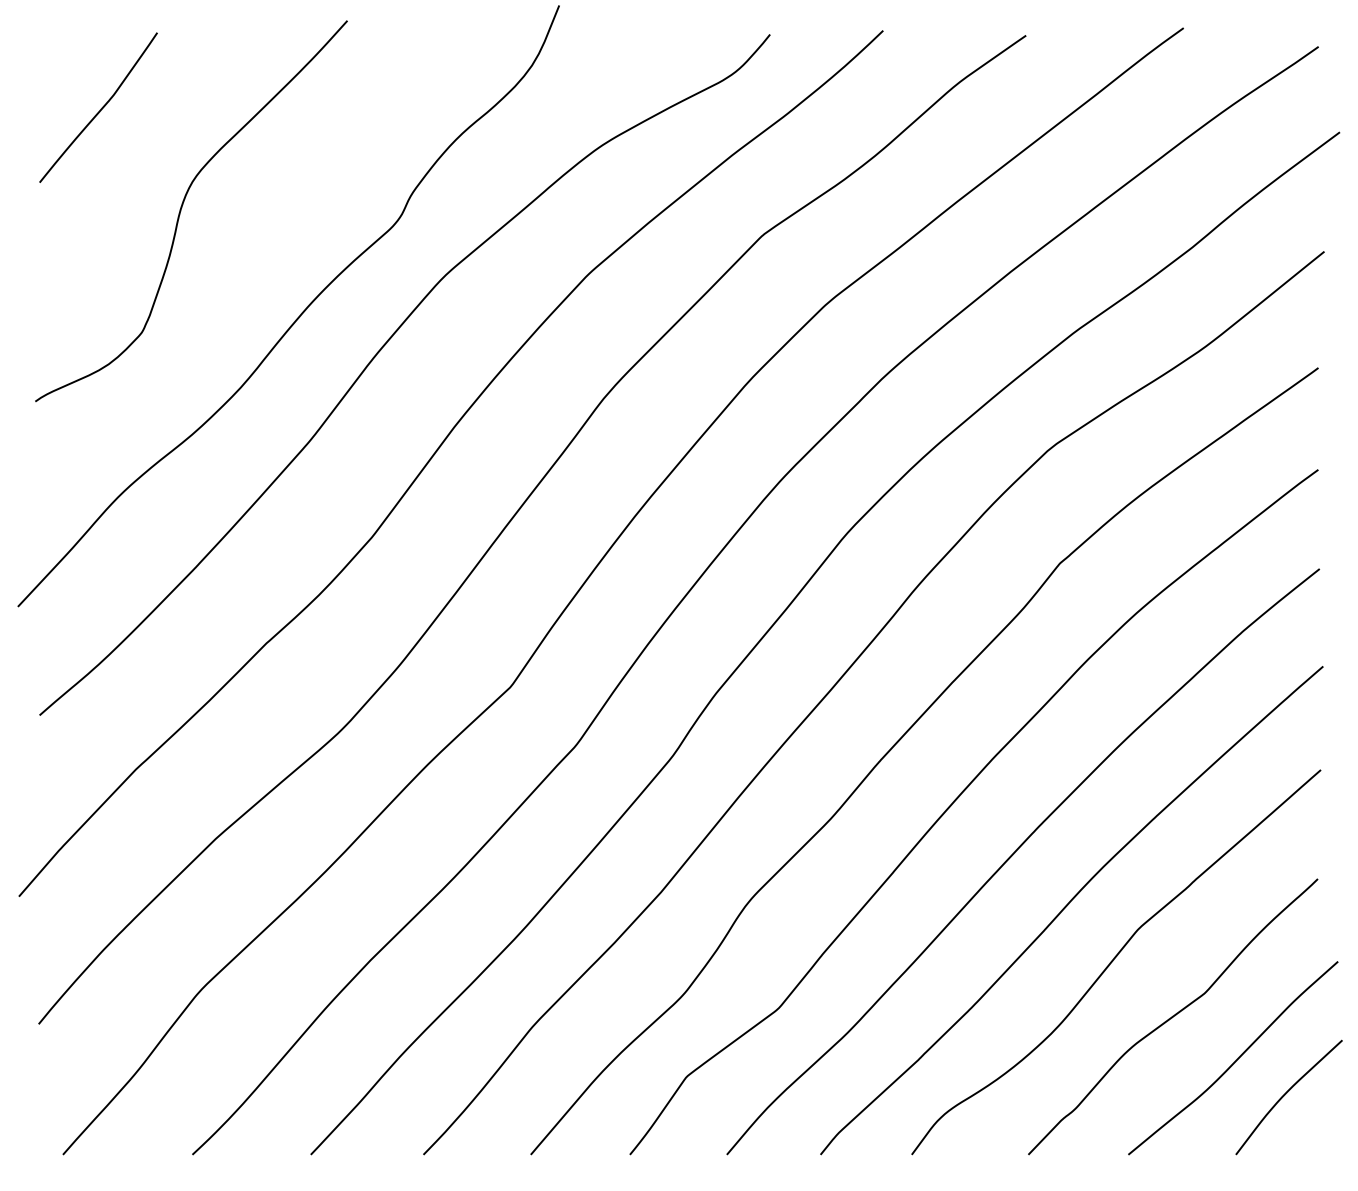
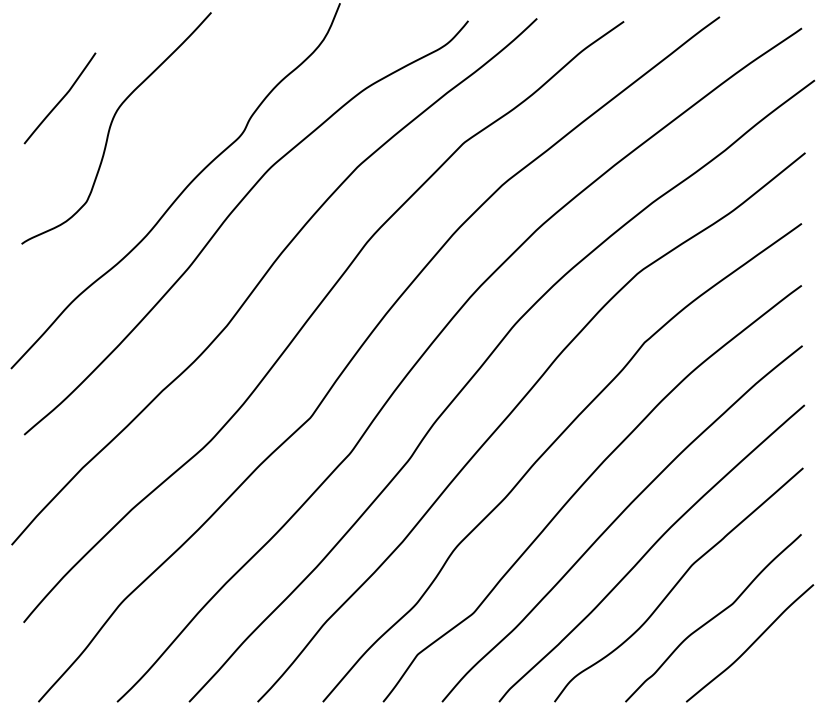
curve: (99, 109) -> (60, 99), moved
curve: (1286, 1094) -> (782, 665), removed

